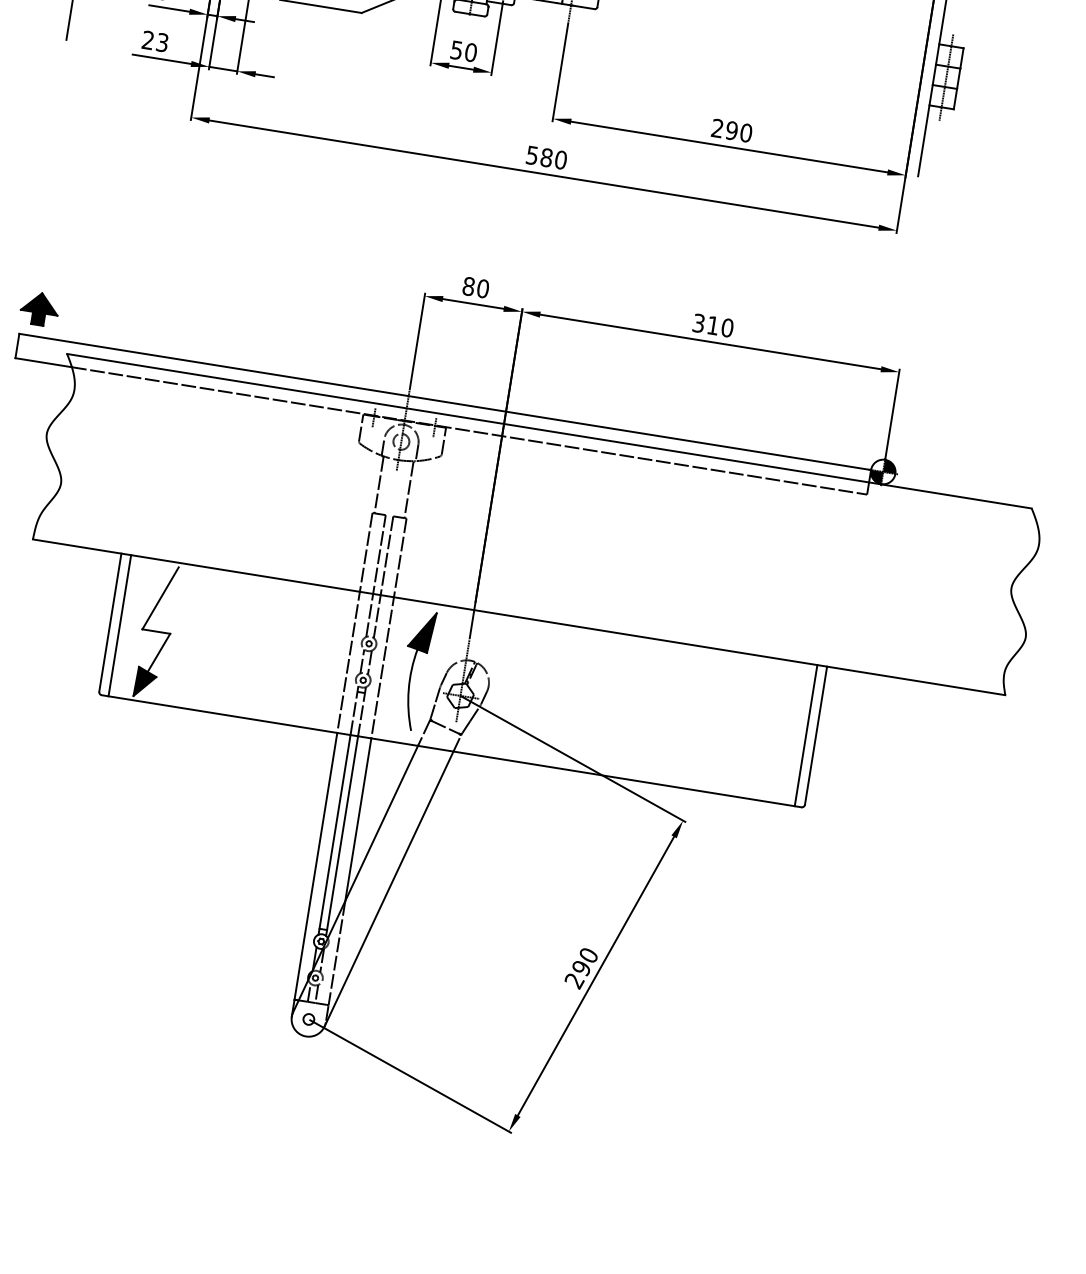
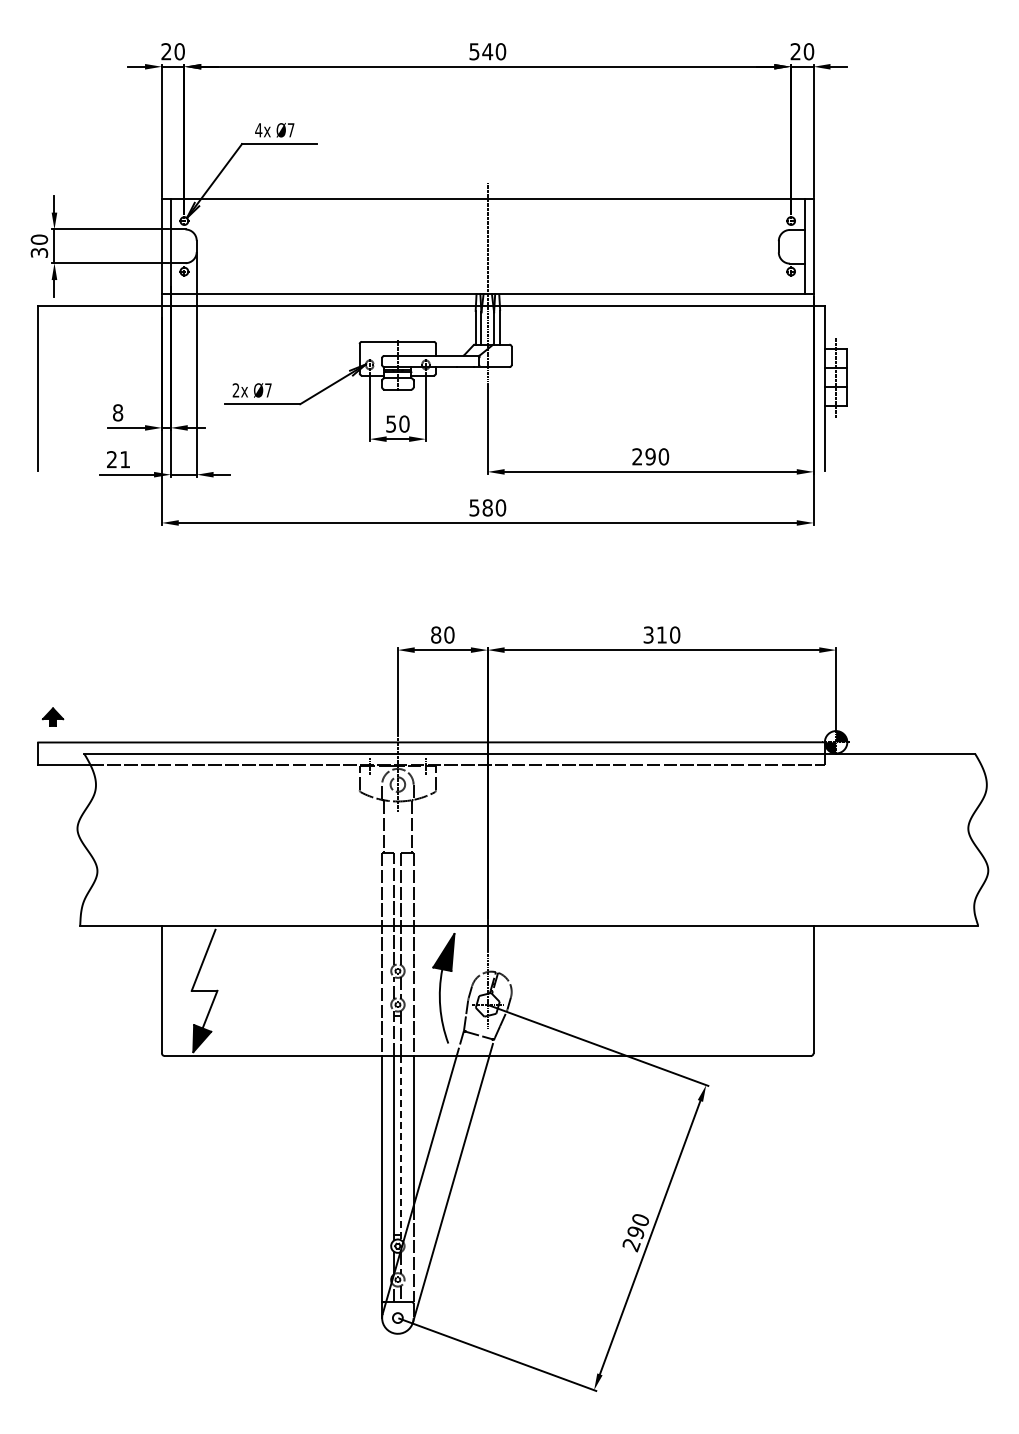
text: (162, 42) -> (125, 459), 23 -> 21
part: (39, 308) -> (52, 716), size x0.6
line: (119, 625) -> (170, 990), removed
line: (805, 735) -> (804, 990), removed
line: (342, 836) -> (401, 1148), solid -> dashed

